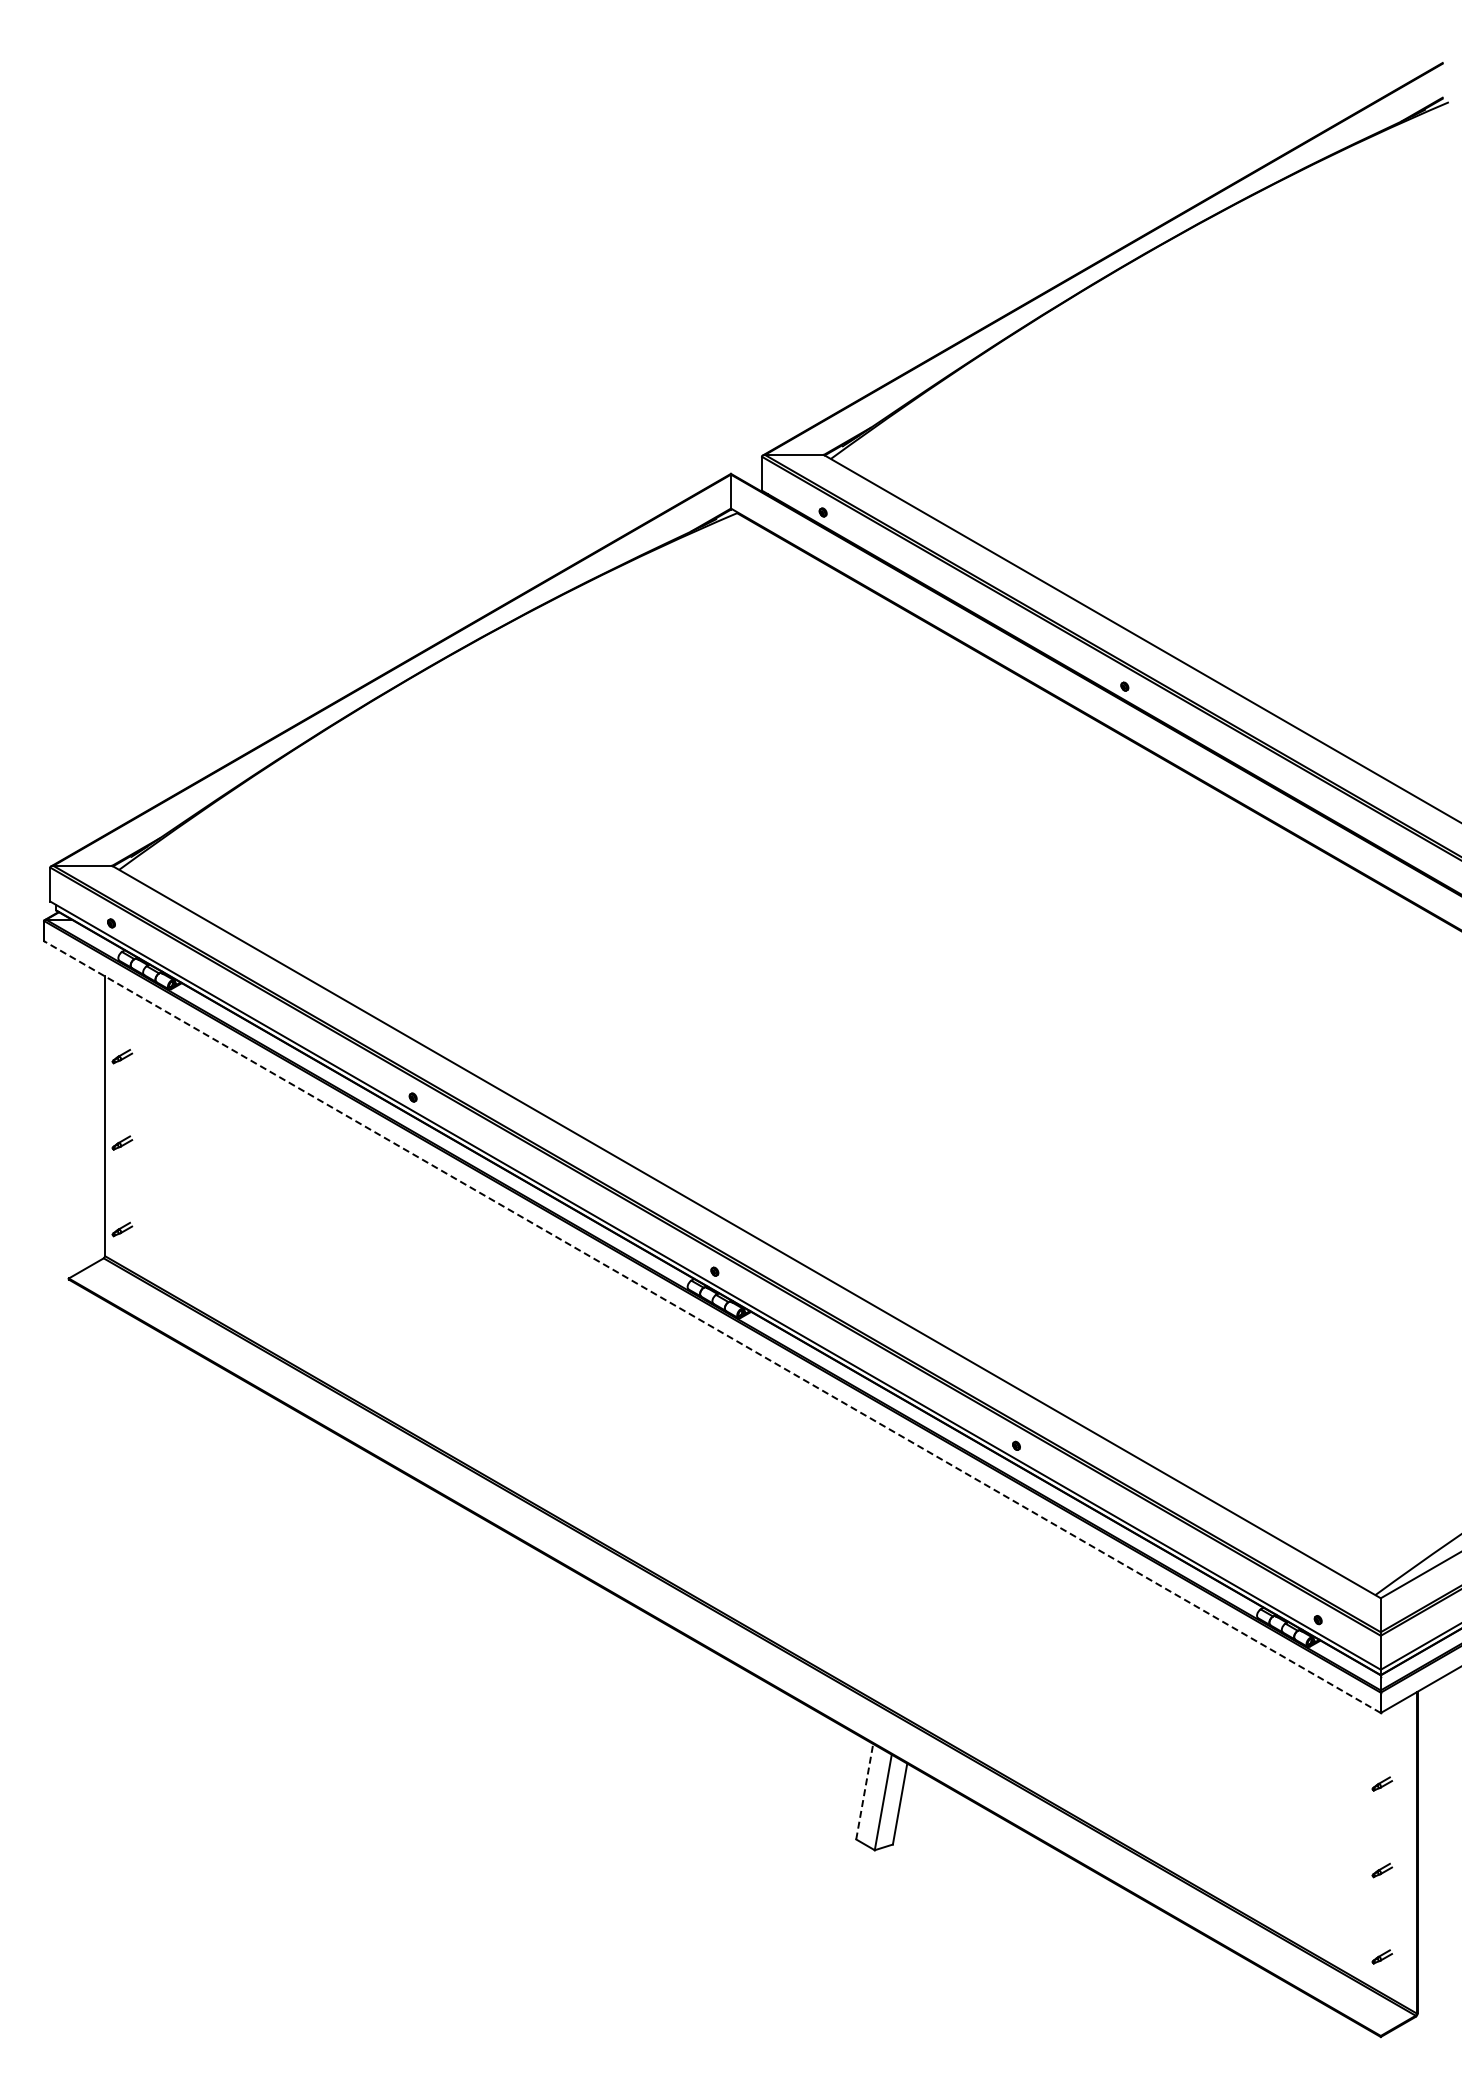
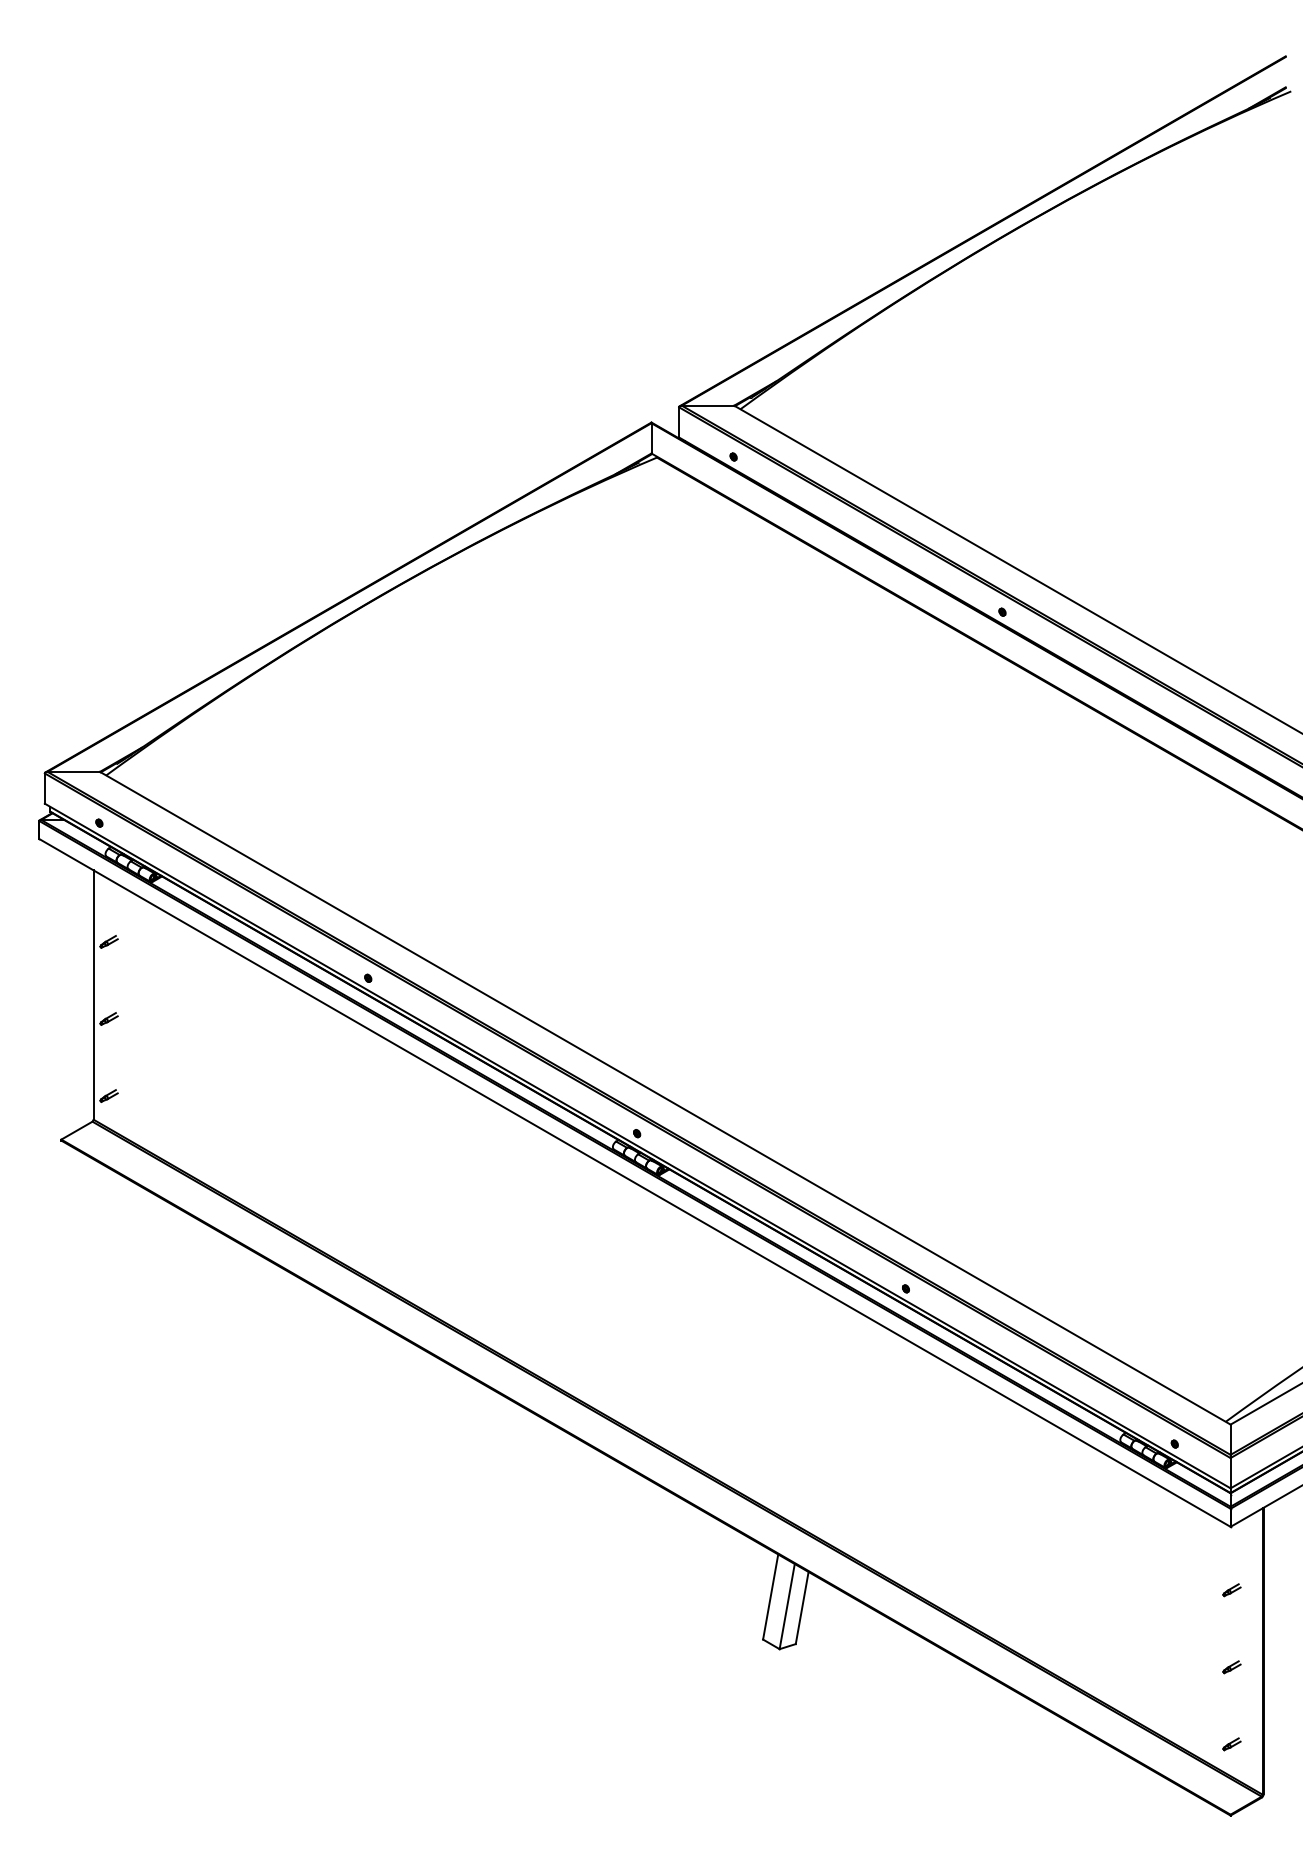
line: (712, 1327) -> (635, 1183), dashed -> solid
line: (864, 1791) -> (770, 1596), dashed -> solid

